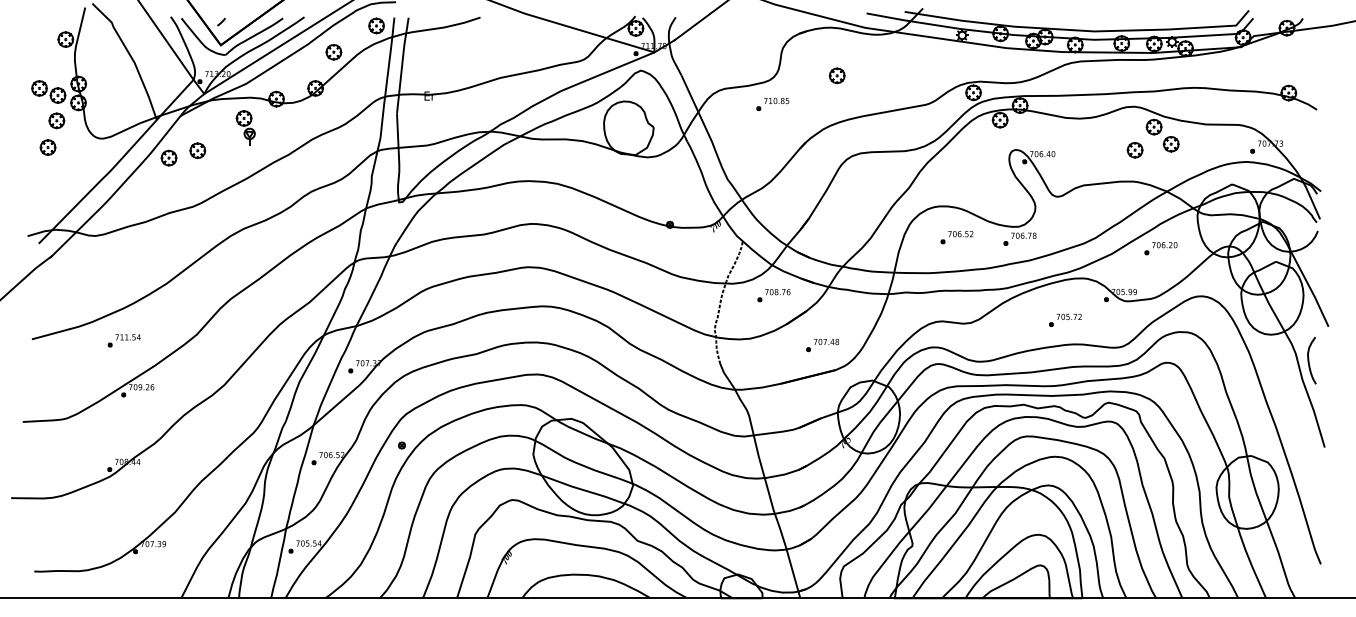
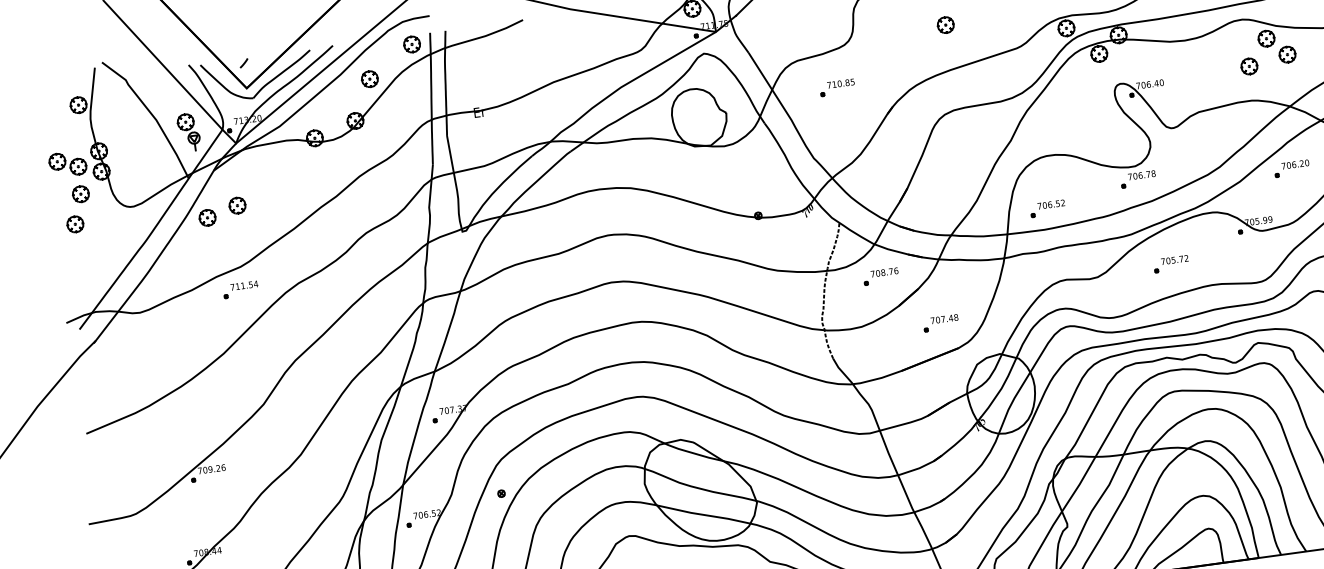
part: (836, 75) -> (944, 24), moved
part: (772, 104) -> (837, 88), moved
part: (245, 127) -> (188, 131), moved
part: (956, 237) -> (1047, 208), moved
part: (1065, 319) -> (1171, 263), moved
part: (123, 340) -> (239, 289), moved

